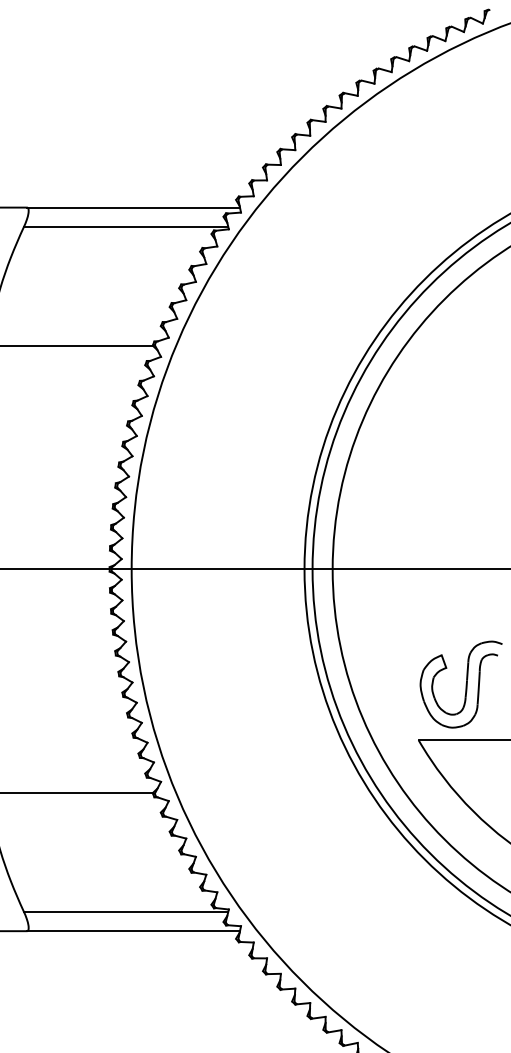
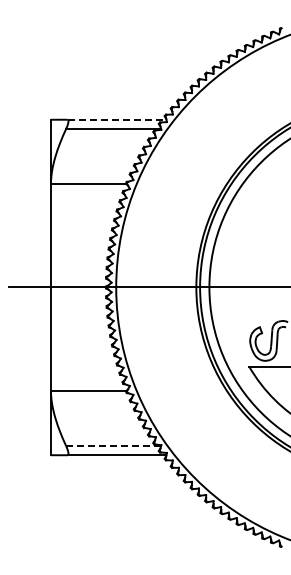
line: (134, 207) -> (117, 119), solid -> dashed
line: (127, 912) -> (114, 446), solid -> dashed

